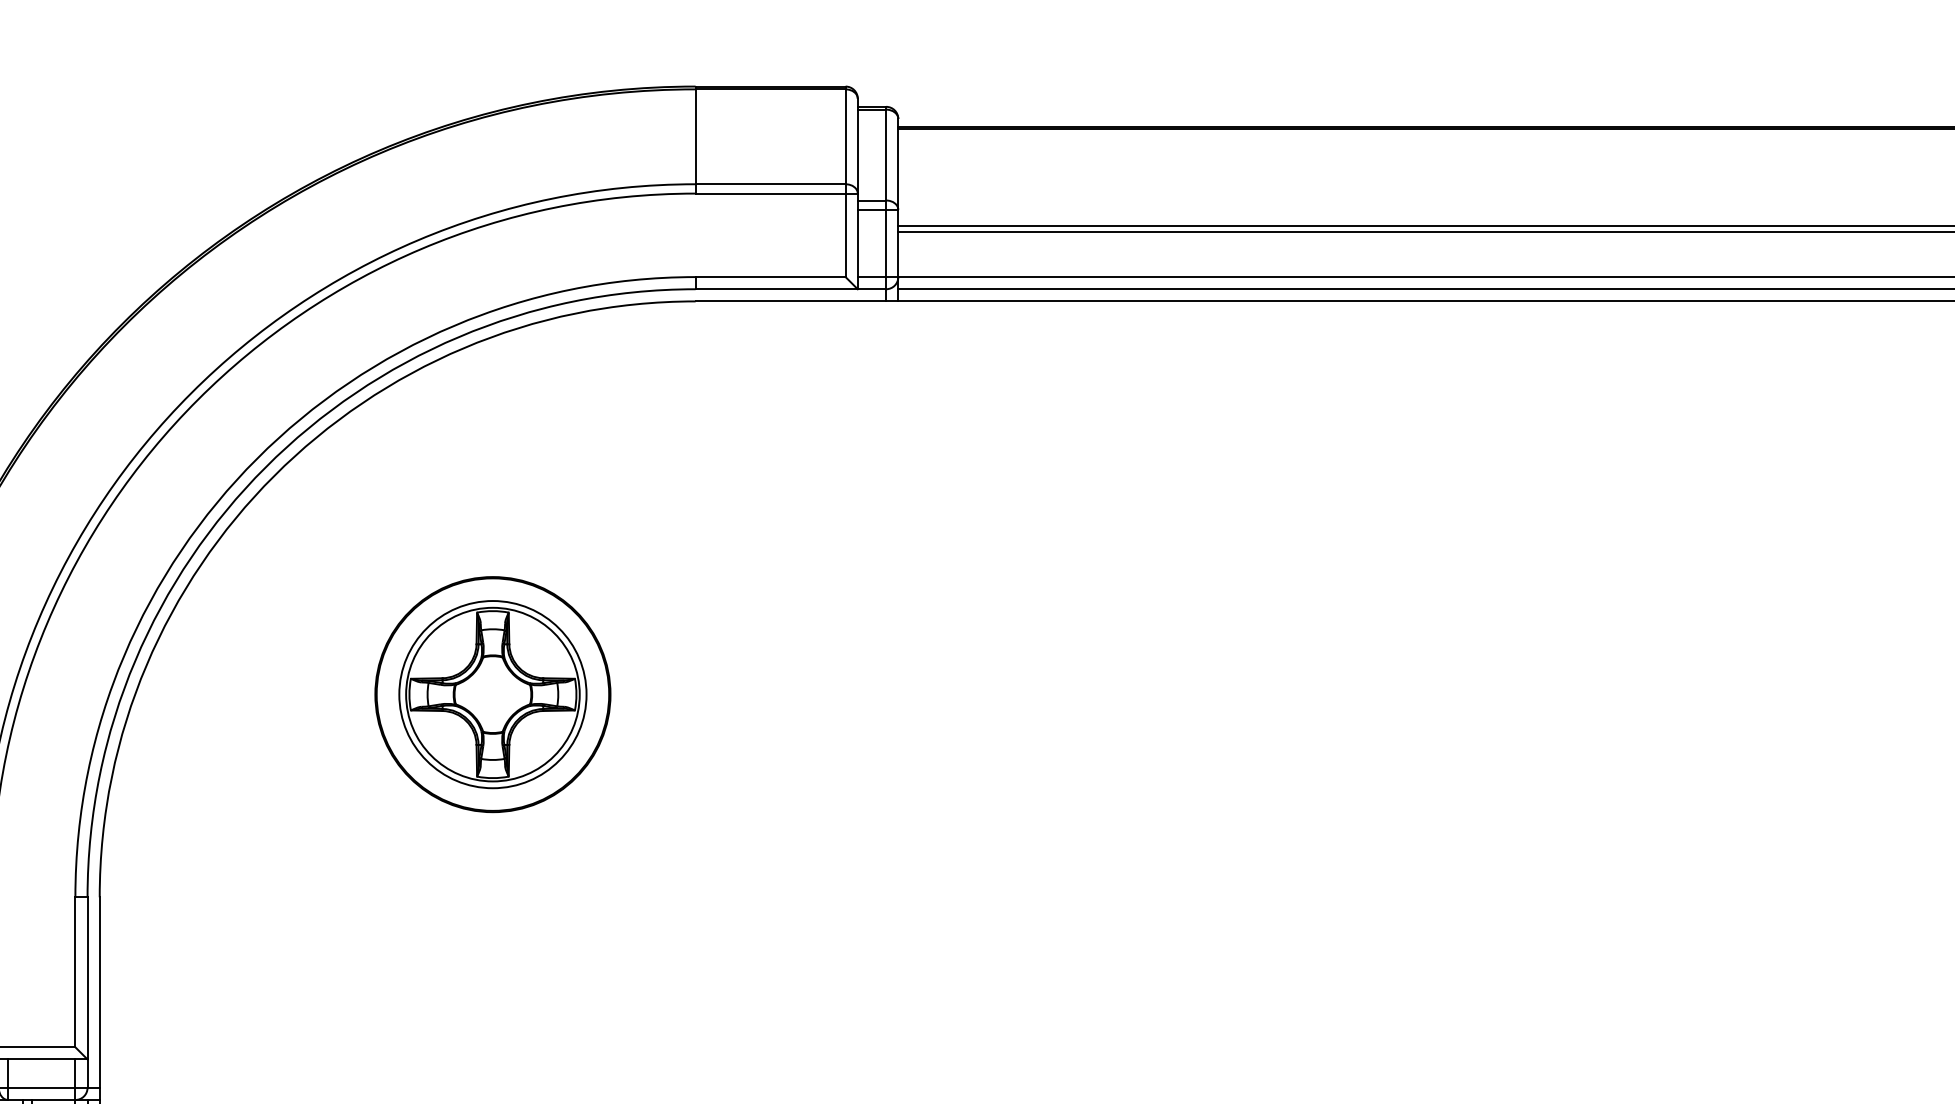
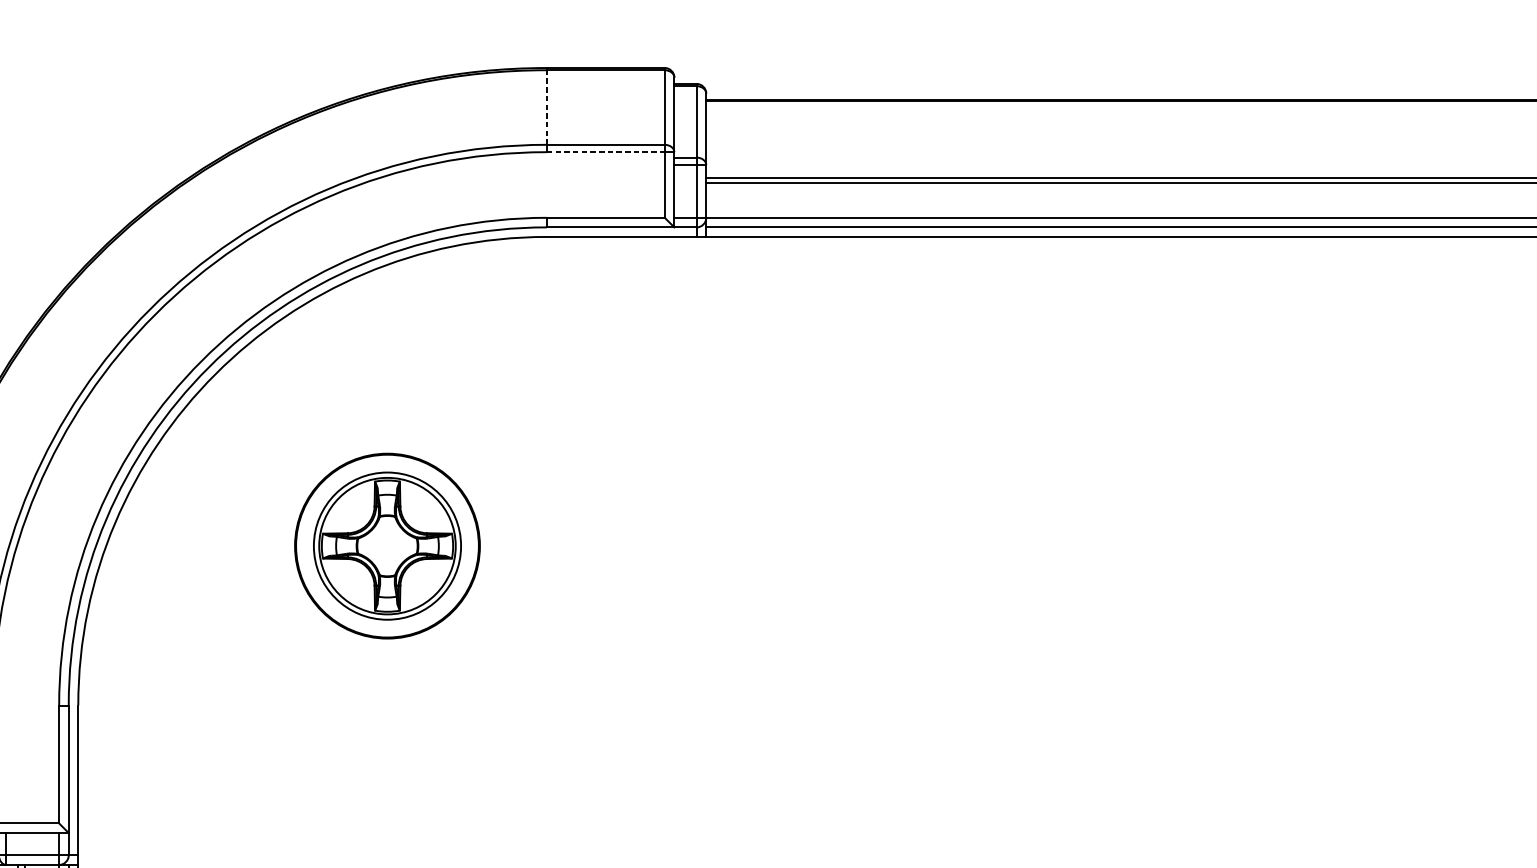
line: (695, 136) -> (546, 107), solid -> dashed
line: (770, 193) -> (605, 152), solid -> dashed

